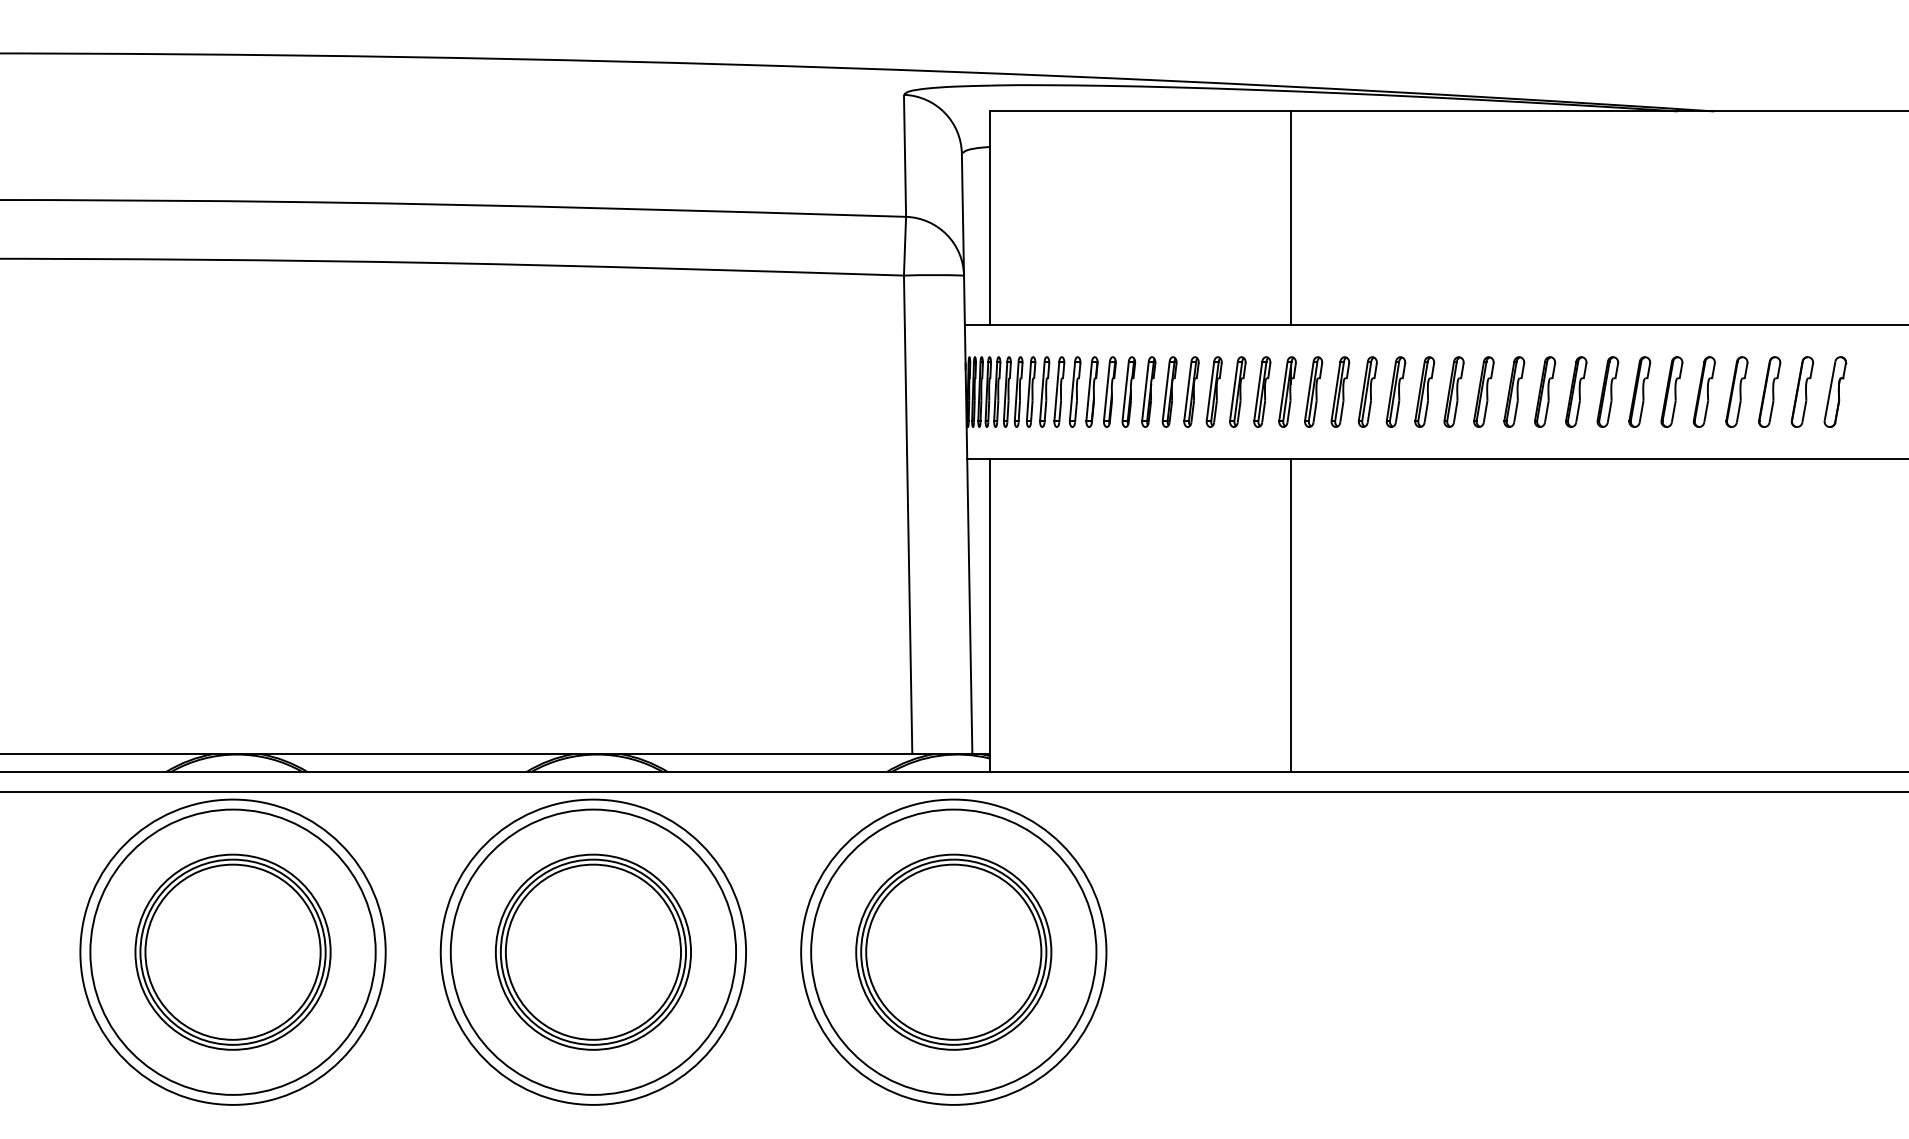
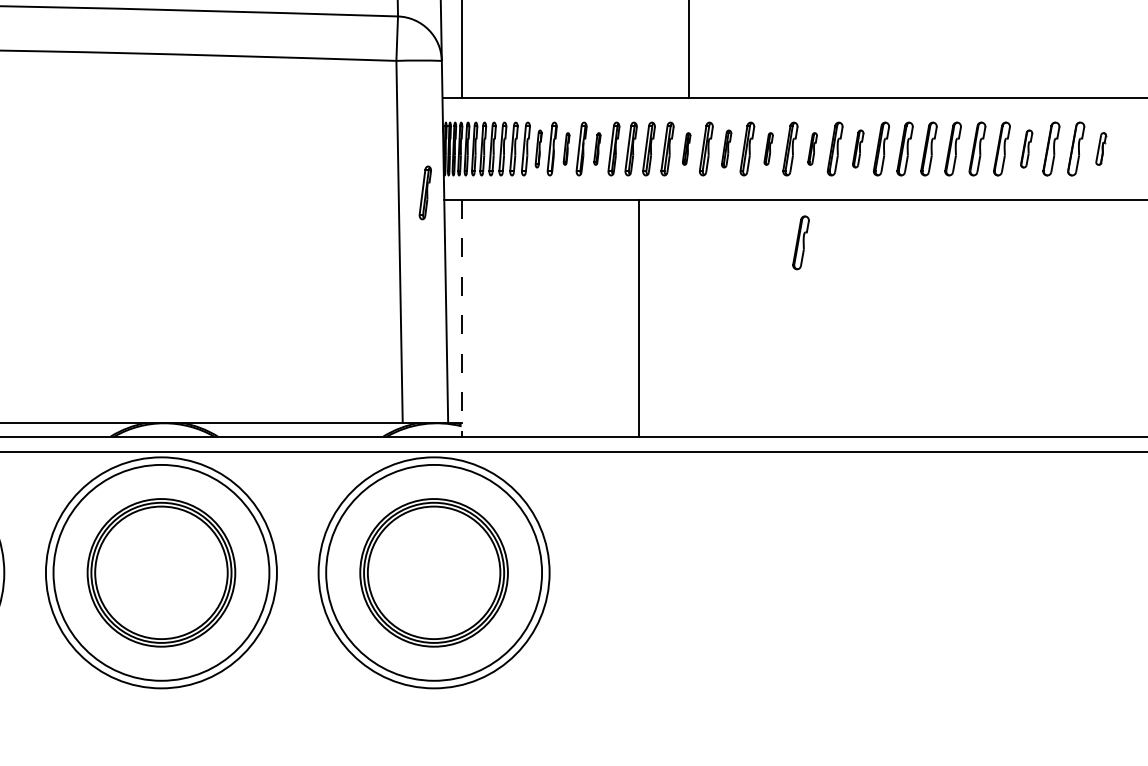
part: (1091, 391) -> (538, 148), size x0.7
part: (1128, 391) -> (566, 148), size x0.6
part: (1169, 391) -> (597, 148), size x0.6
part: (1287, 391) -> (686, 148), size x0.6
part: (1340, 391) -> (726, 148), size x0.7
part: (1395, 391) -> (768, 148), size x0.6
part: (1453, 391) -> (812, 148), size x0.6
part: (1514, 391) -> (858, 148), size x0.7
part: (1736, 391) -> (1026, 148), size x0.7
part: (1835, 391) -> (1101, 148), size x0.6
part: (941, 449) -> (424, 192), added
part: (1438, 515) -> (800, 242), added
line: (990, 615) -> (461, 318), solid -> dashed
line: (1290, 615) -> (638, 318), moved

